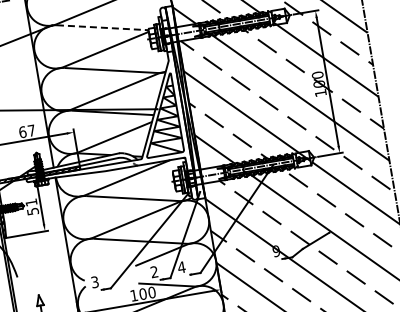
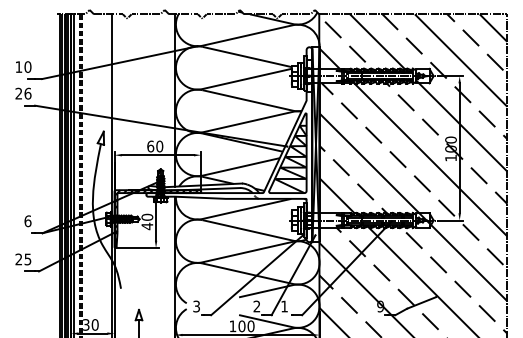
line: (103, 28) -> (247, 57), dashed -> solid
text: (31, 130) -> (159, 146), 67 -> 60
text: (32, 206) -> (147, 221), 51 -> 40
text: (181, 267) -> (284, 306), 4 -> 1

